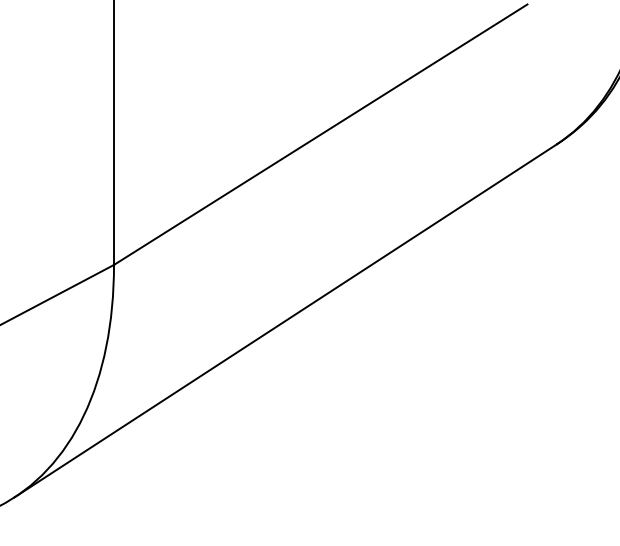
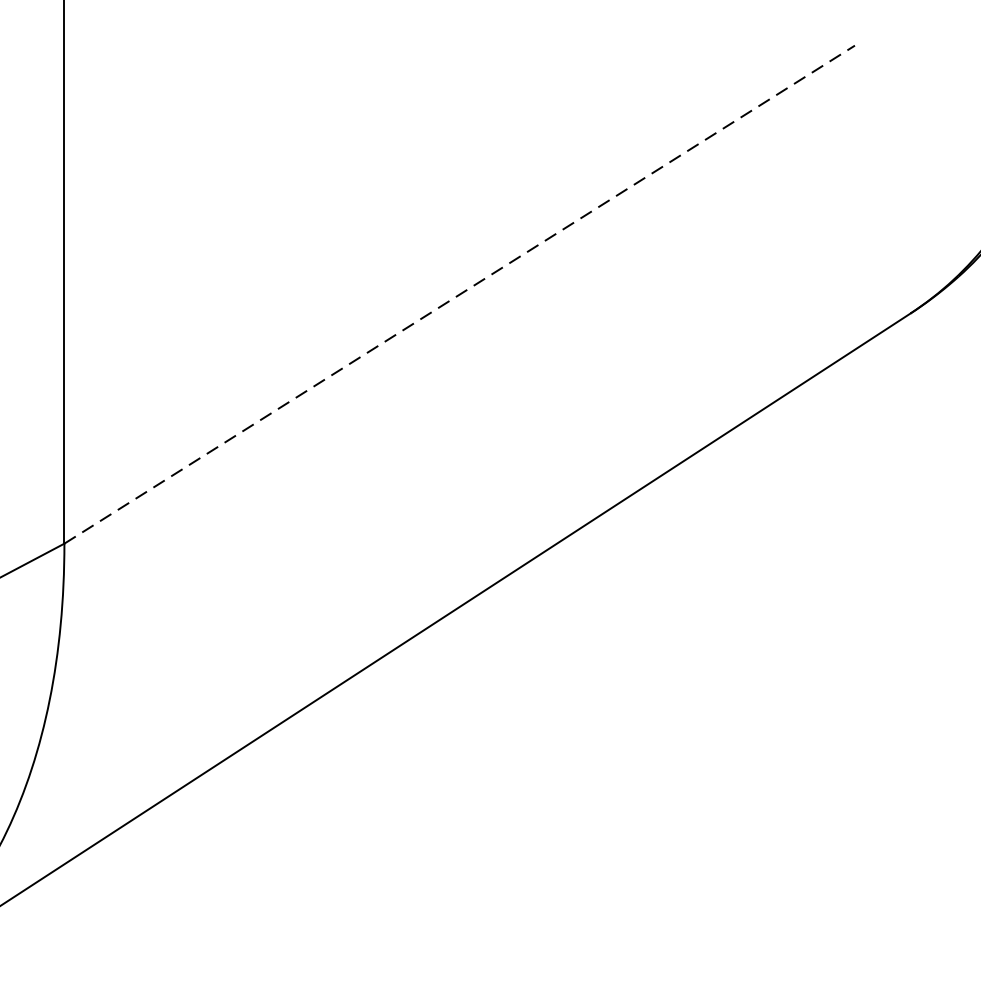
line: (321, 134) -> (461, 294), solid -> dashed

